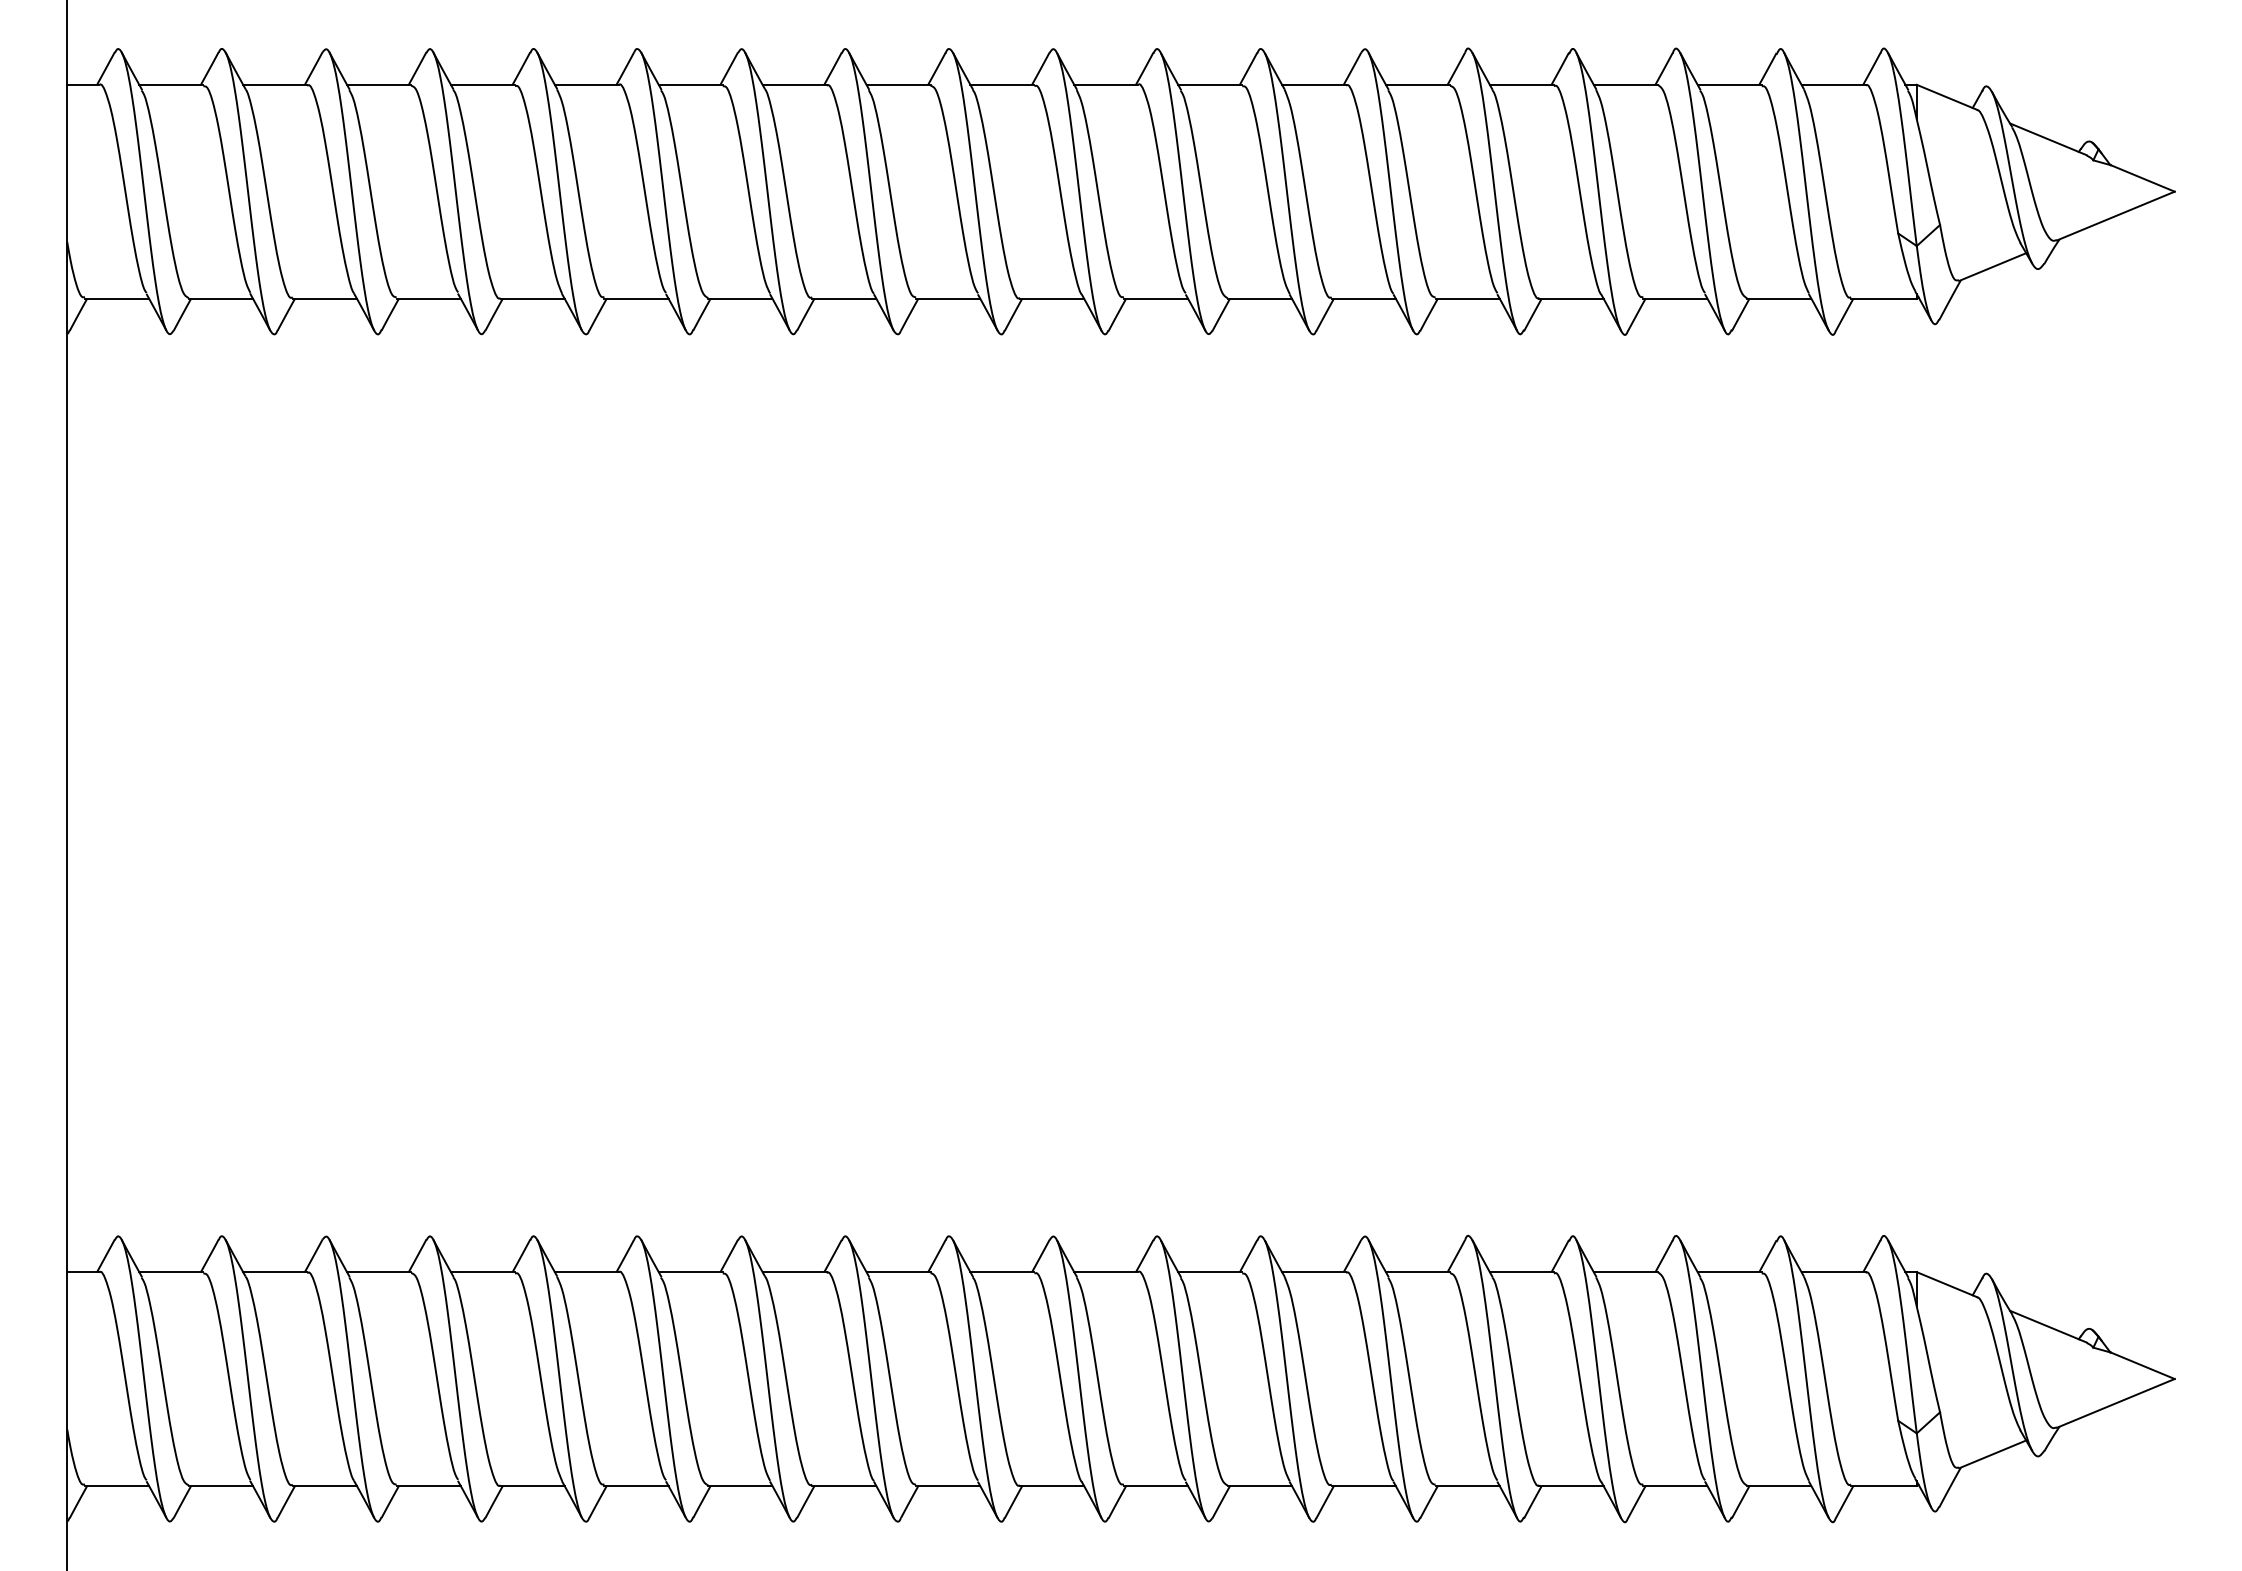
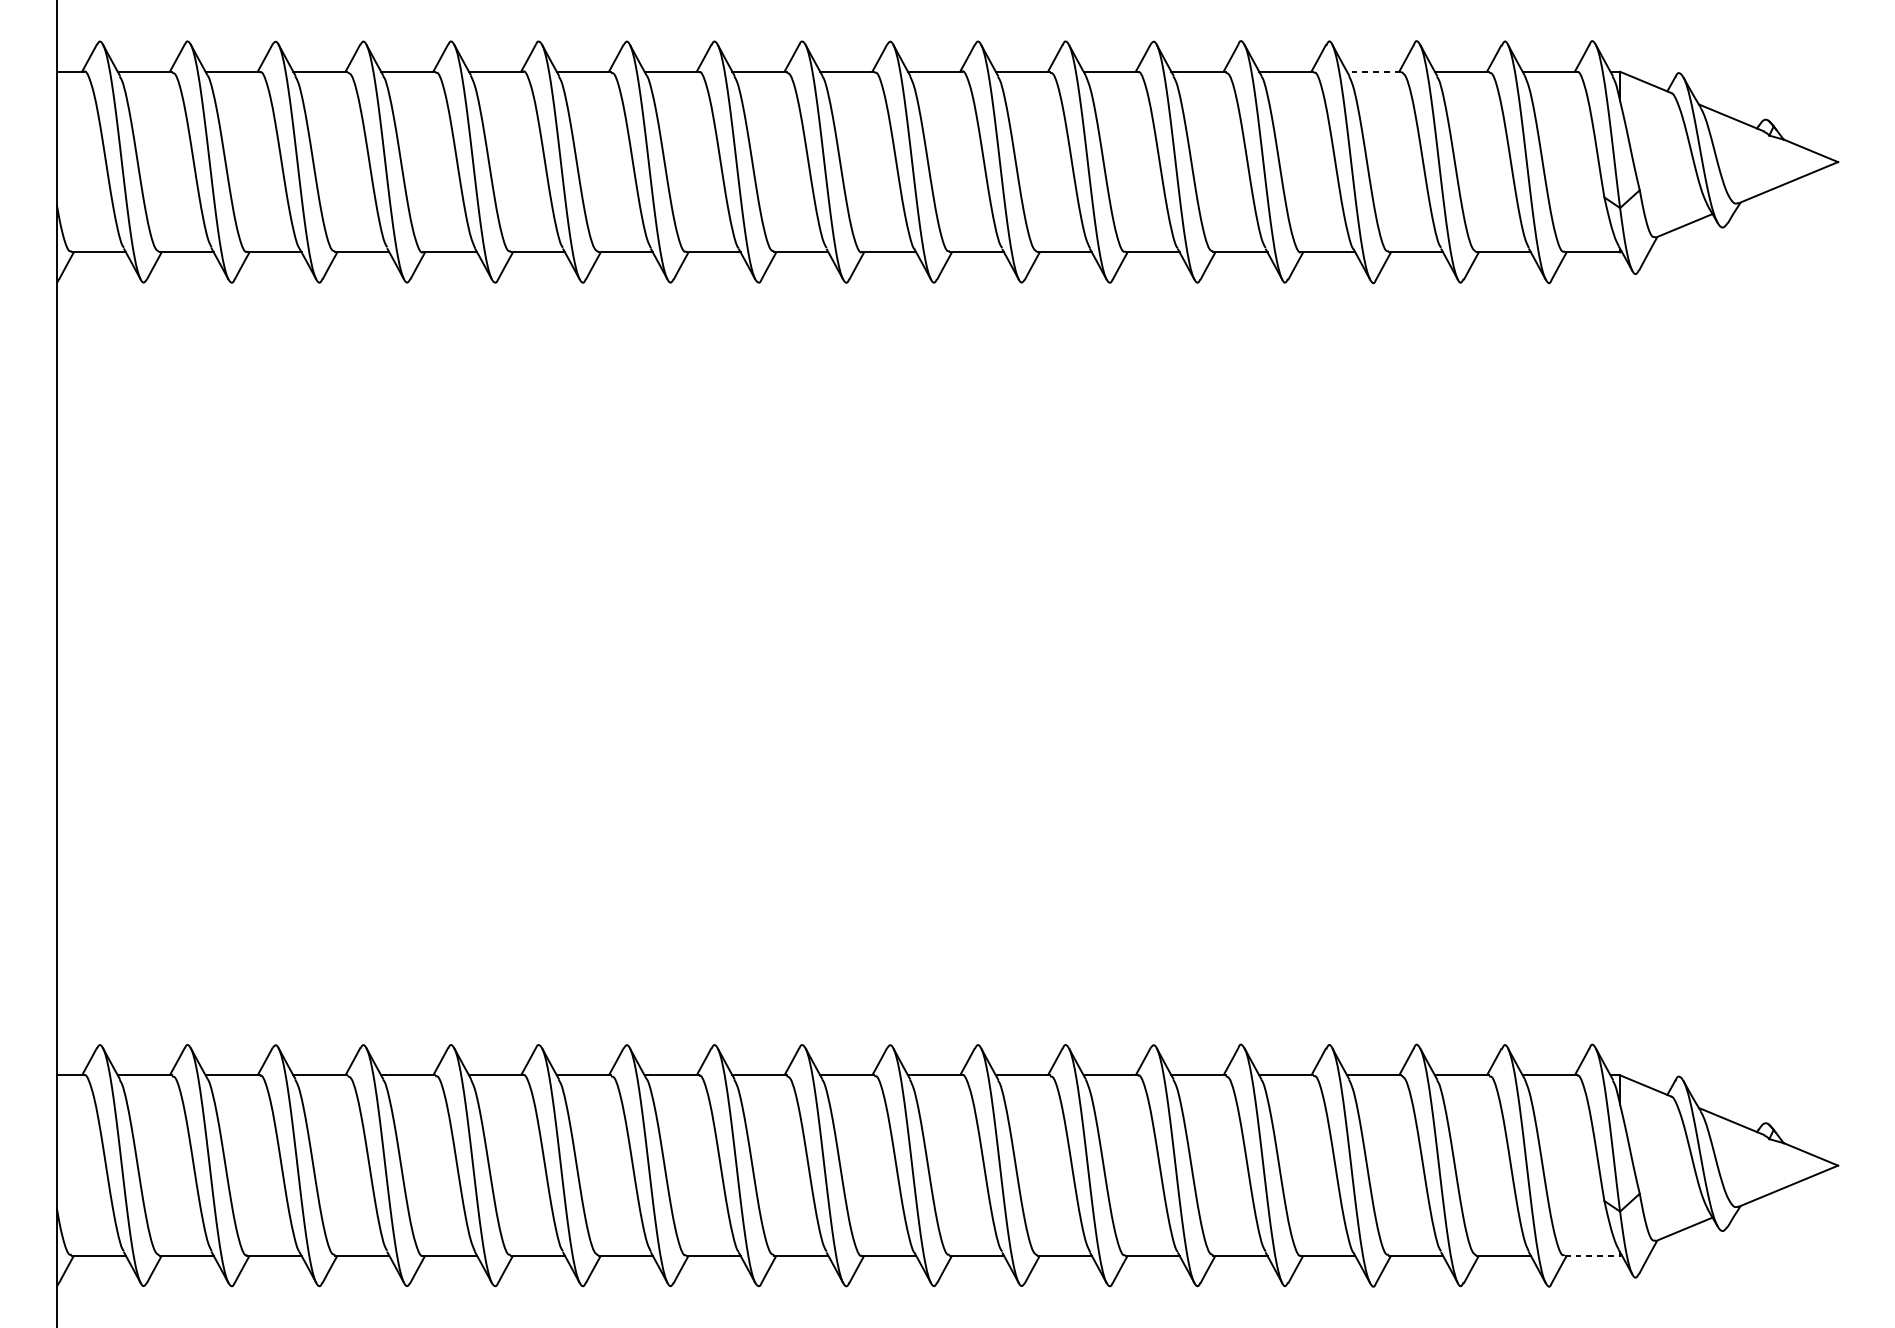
line: (1625, 84) -> (1373, 71), solid -> dashed
line: (1883, 1485) -> (1591, 1255), solid -> dashed

